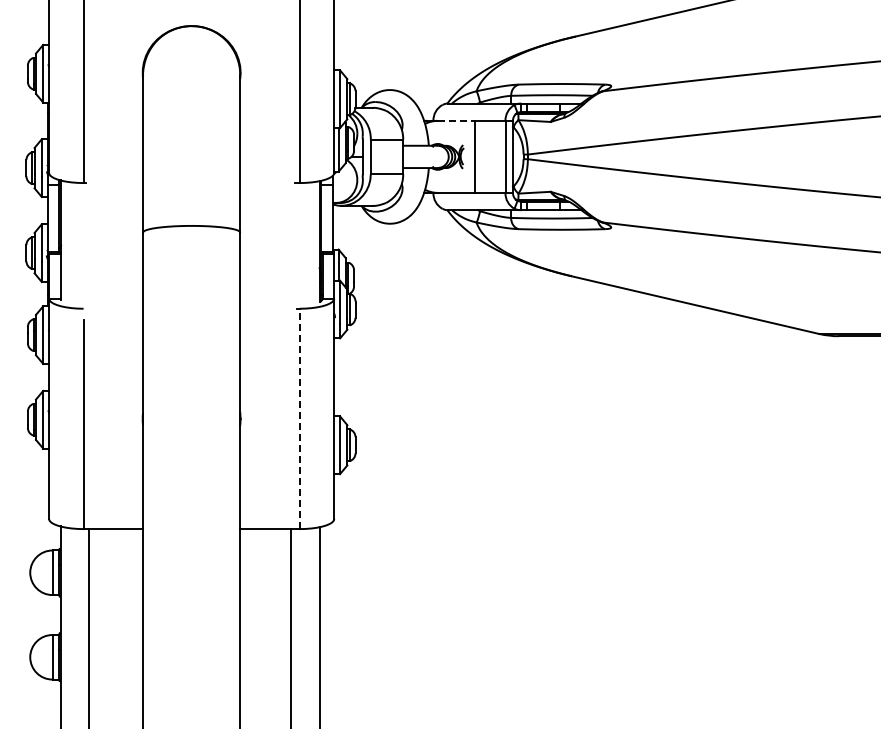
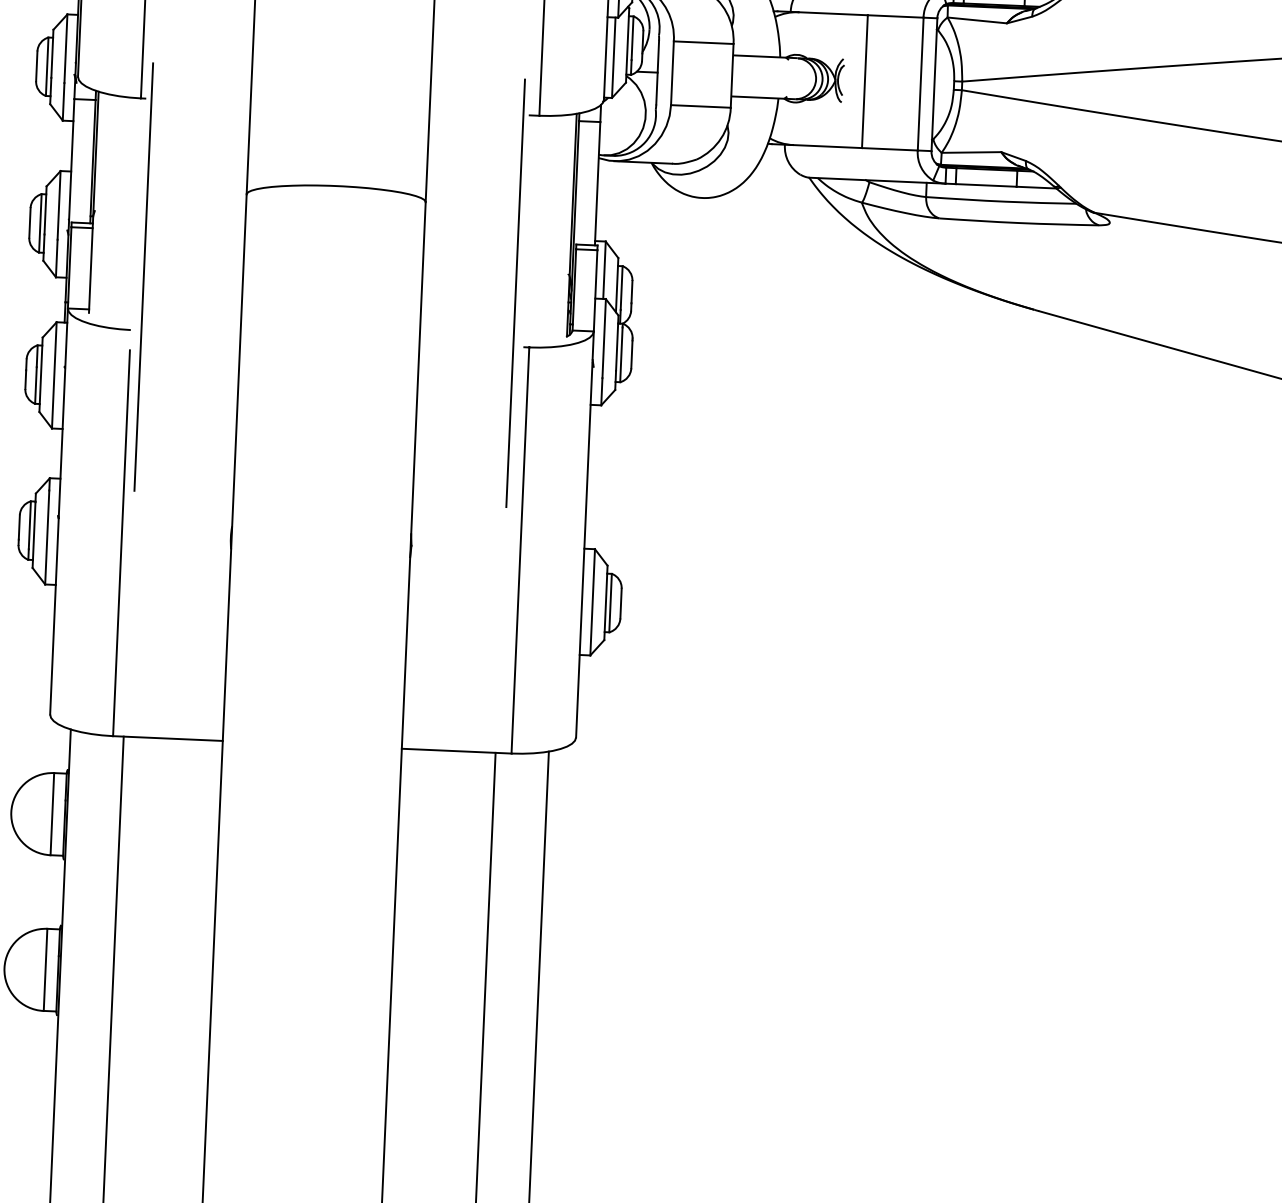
line: (456, 120) -> (833, 13), dashed -> solid
line: (89, 279) -> (144, 276), added
line: (291, 279) -> (516, 292), added
line: (299, 418) -> (519, 549), dashed -> solid

